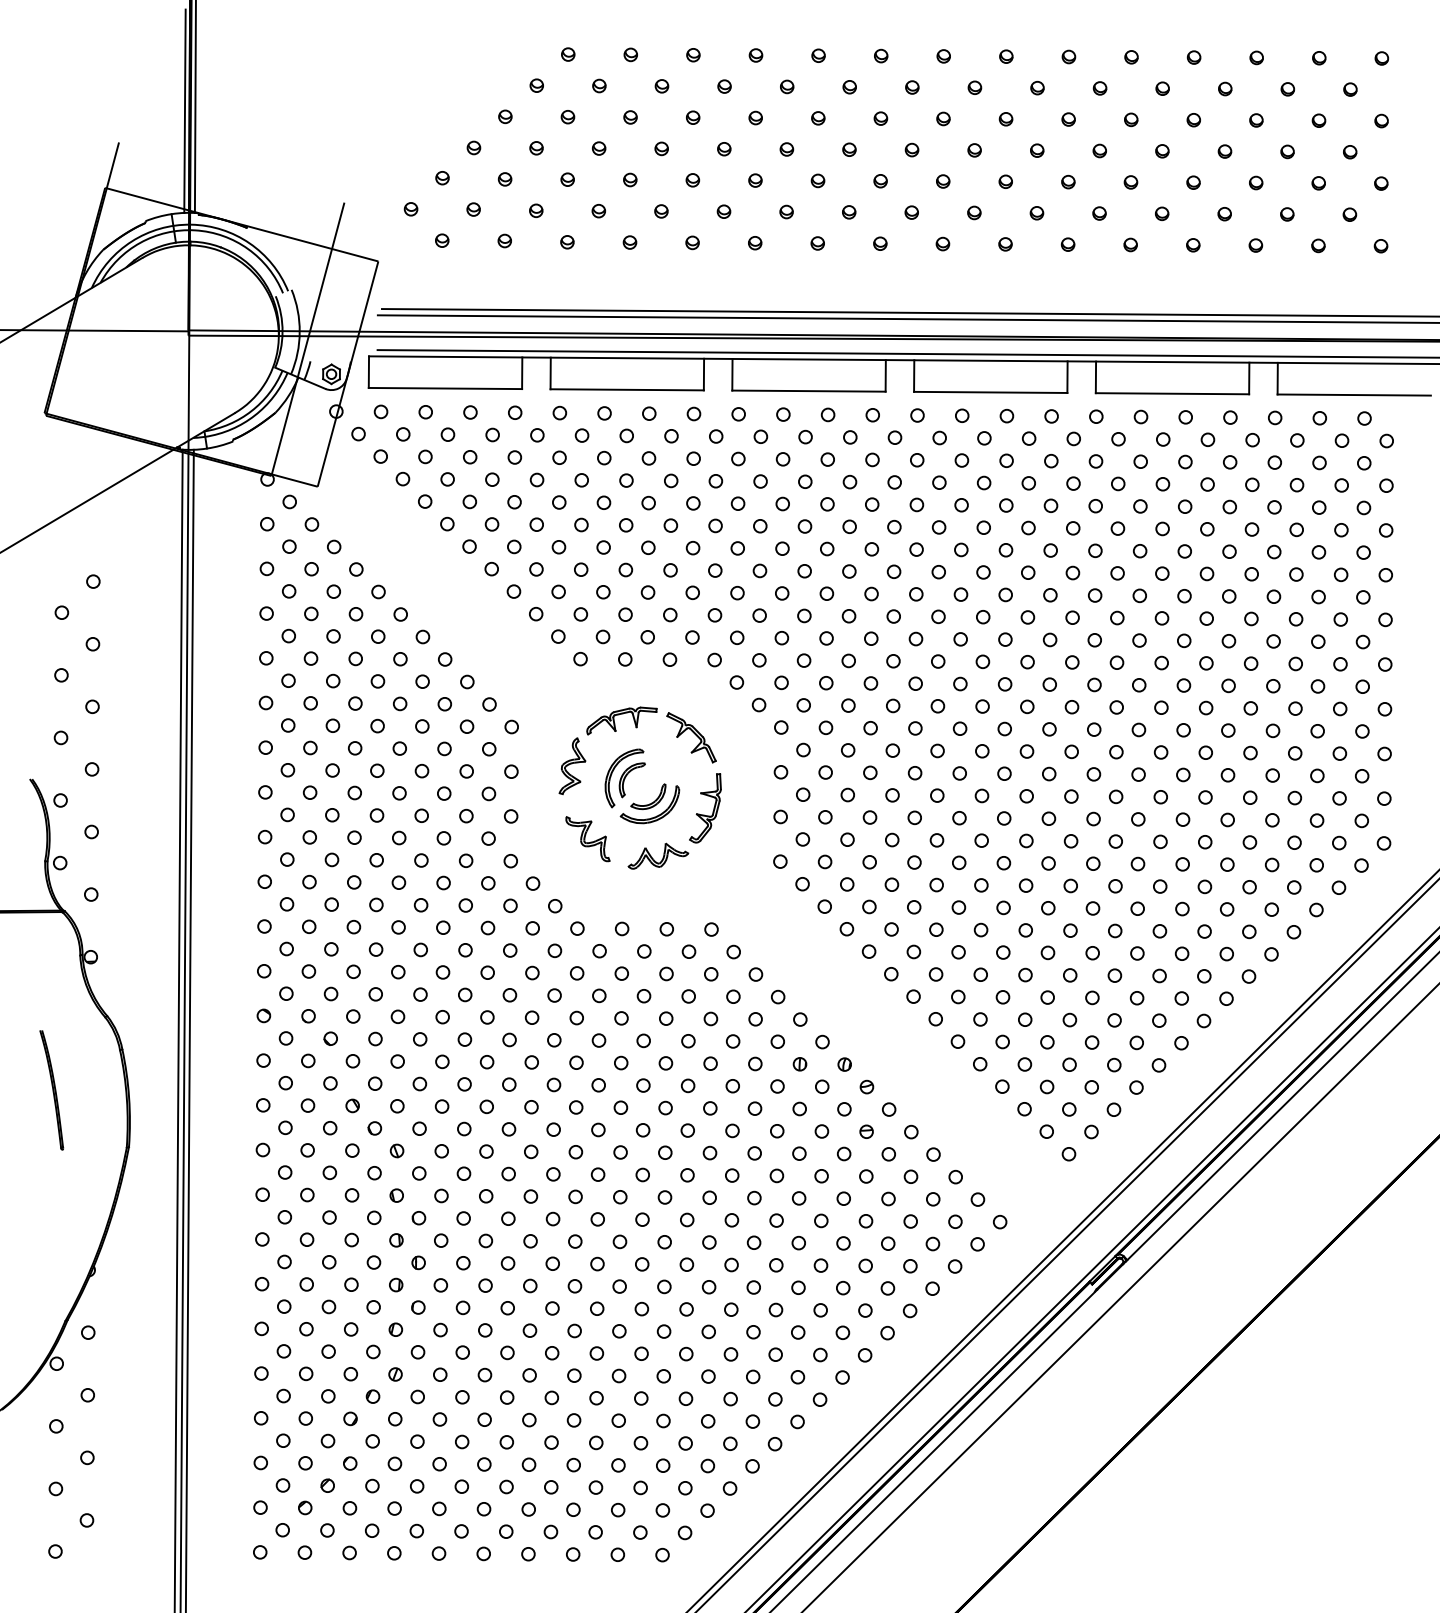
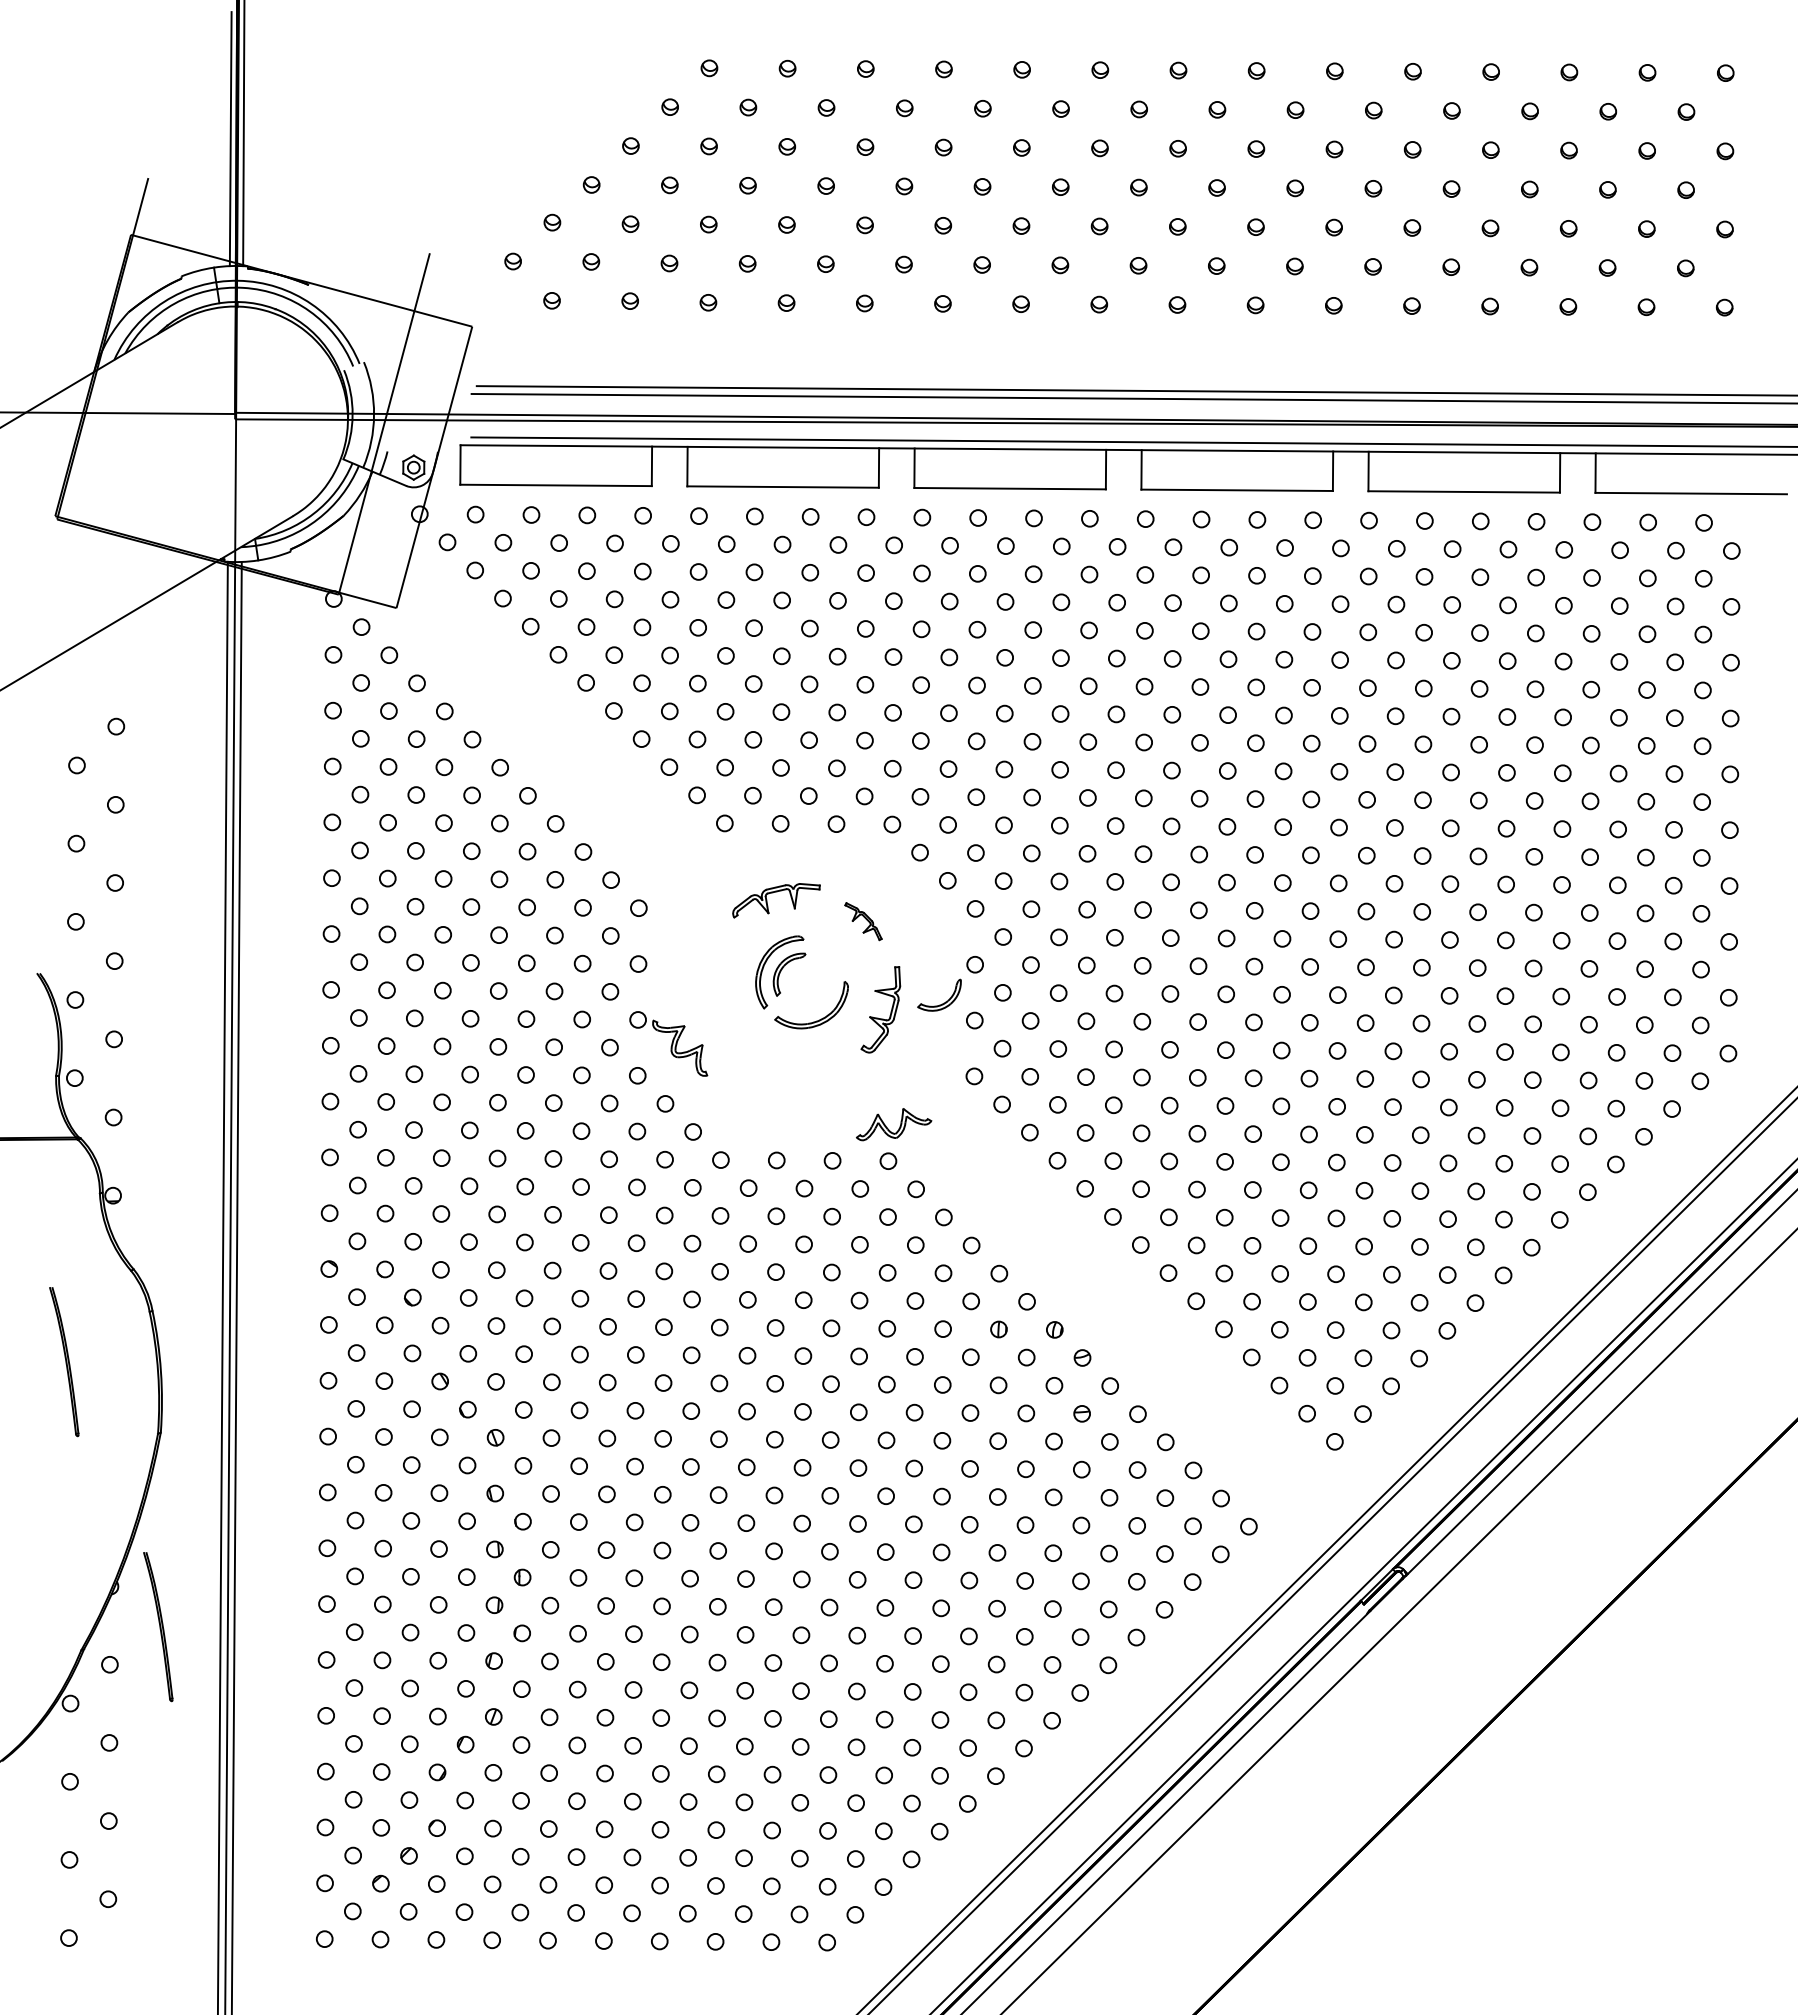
part: (691, 737) -> (863, 921), size x0.6
part: (572, 765) -> (714, 956), removed
part: (653, 801) -> (945, 1001), moved
part: (588, 838) -> (680, 1047), moved
part: (658, 856) -> (894, 1124), moved
part: (127, 1302) -> (158, 1627), added

